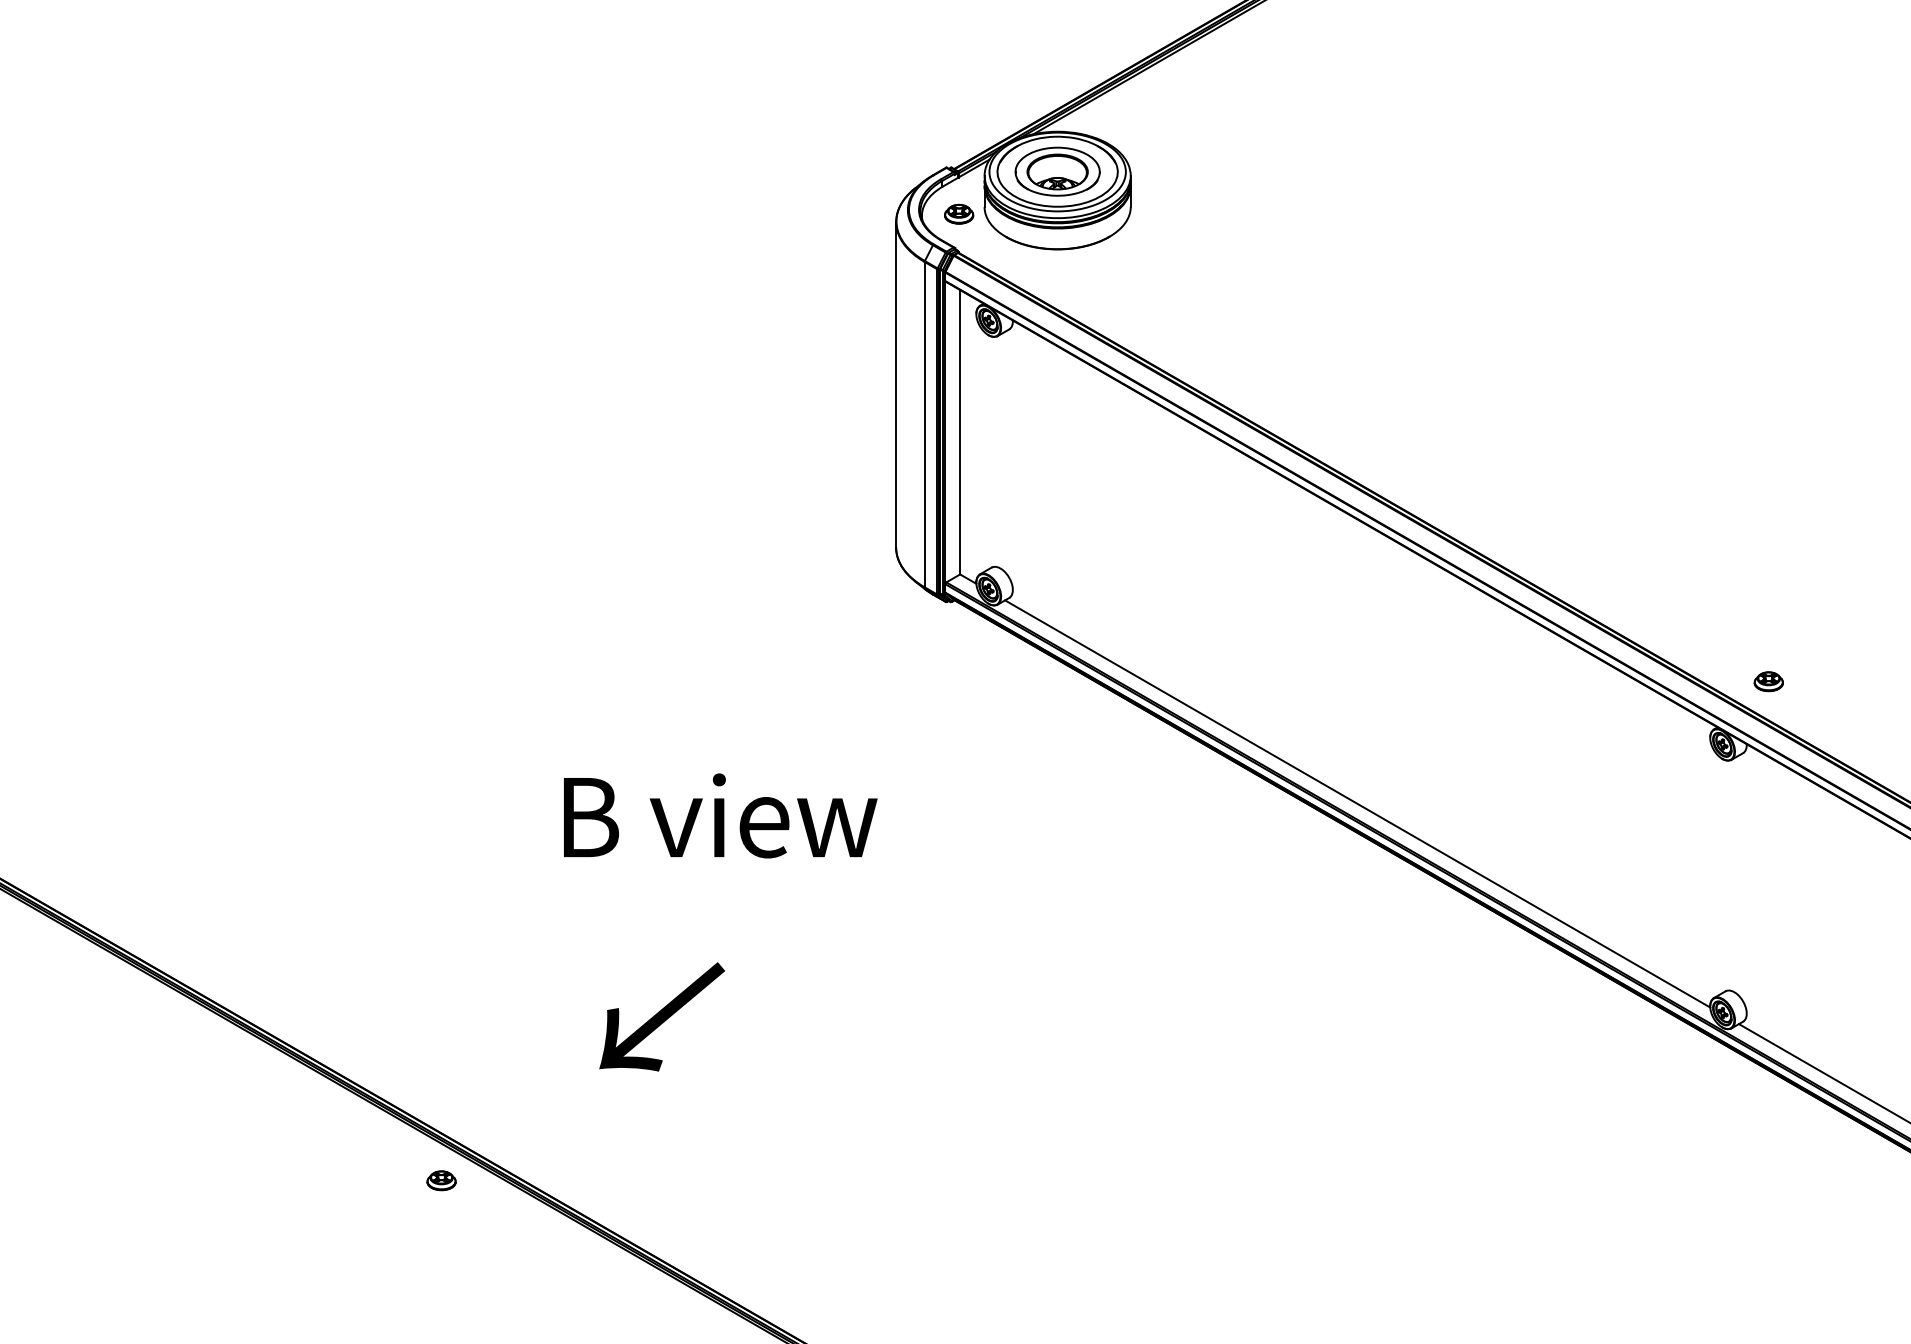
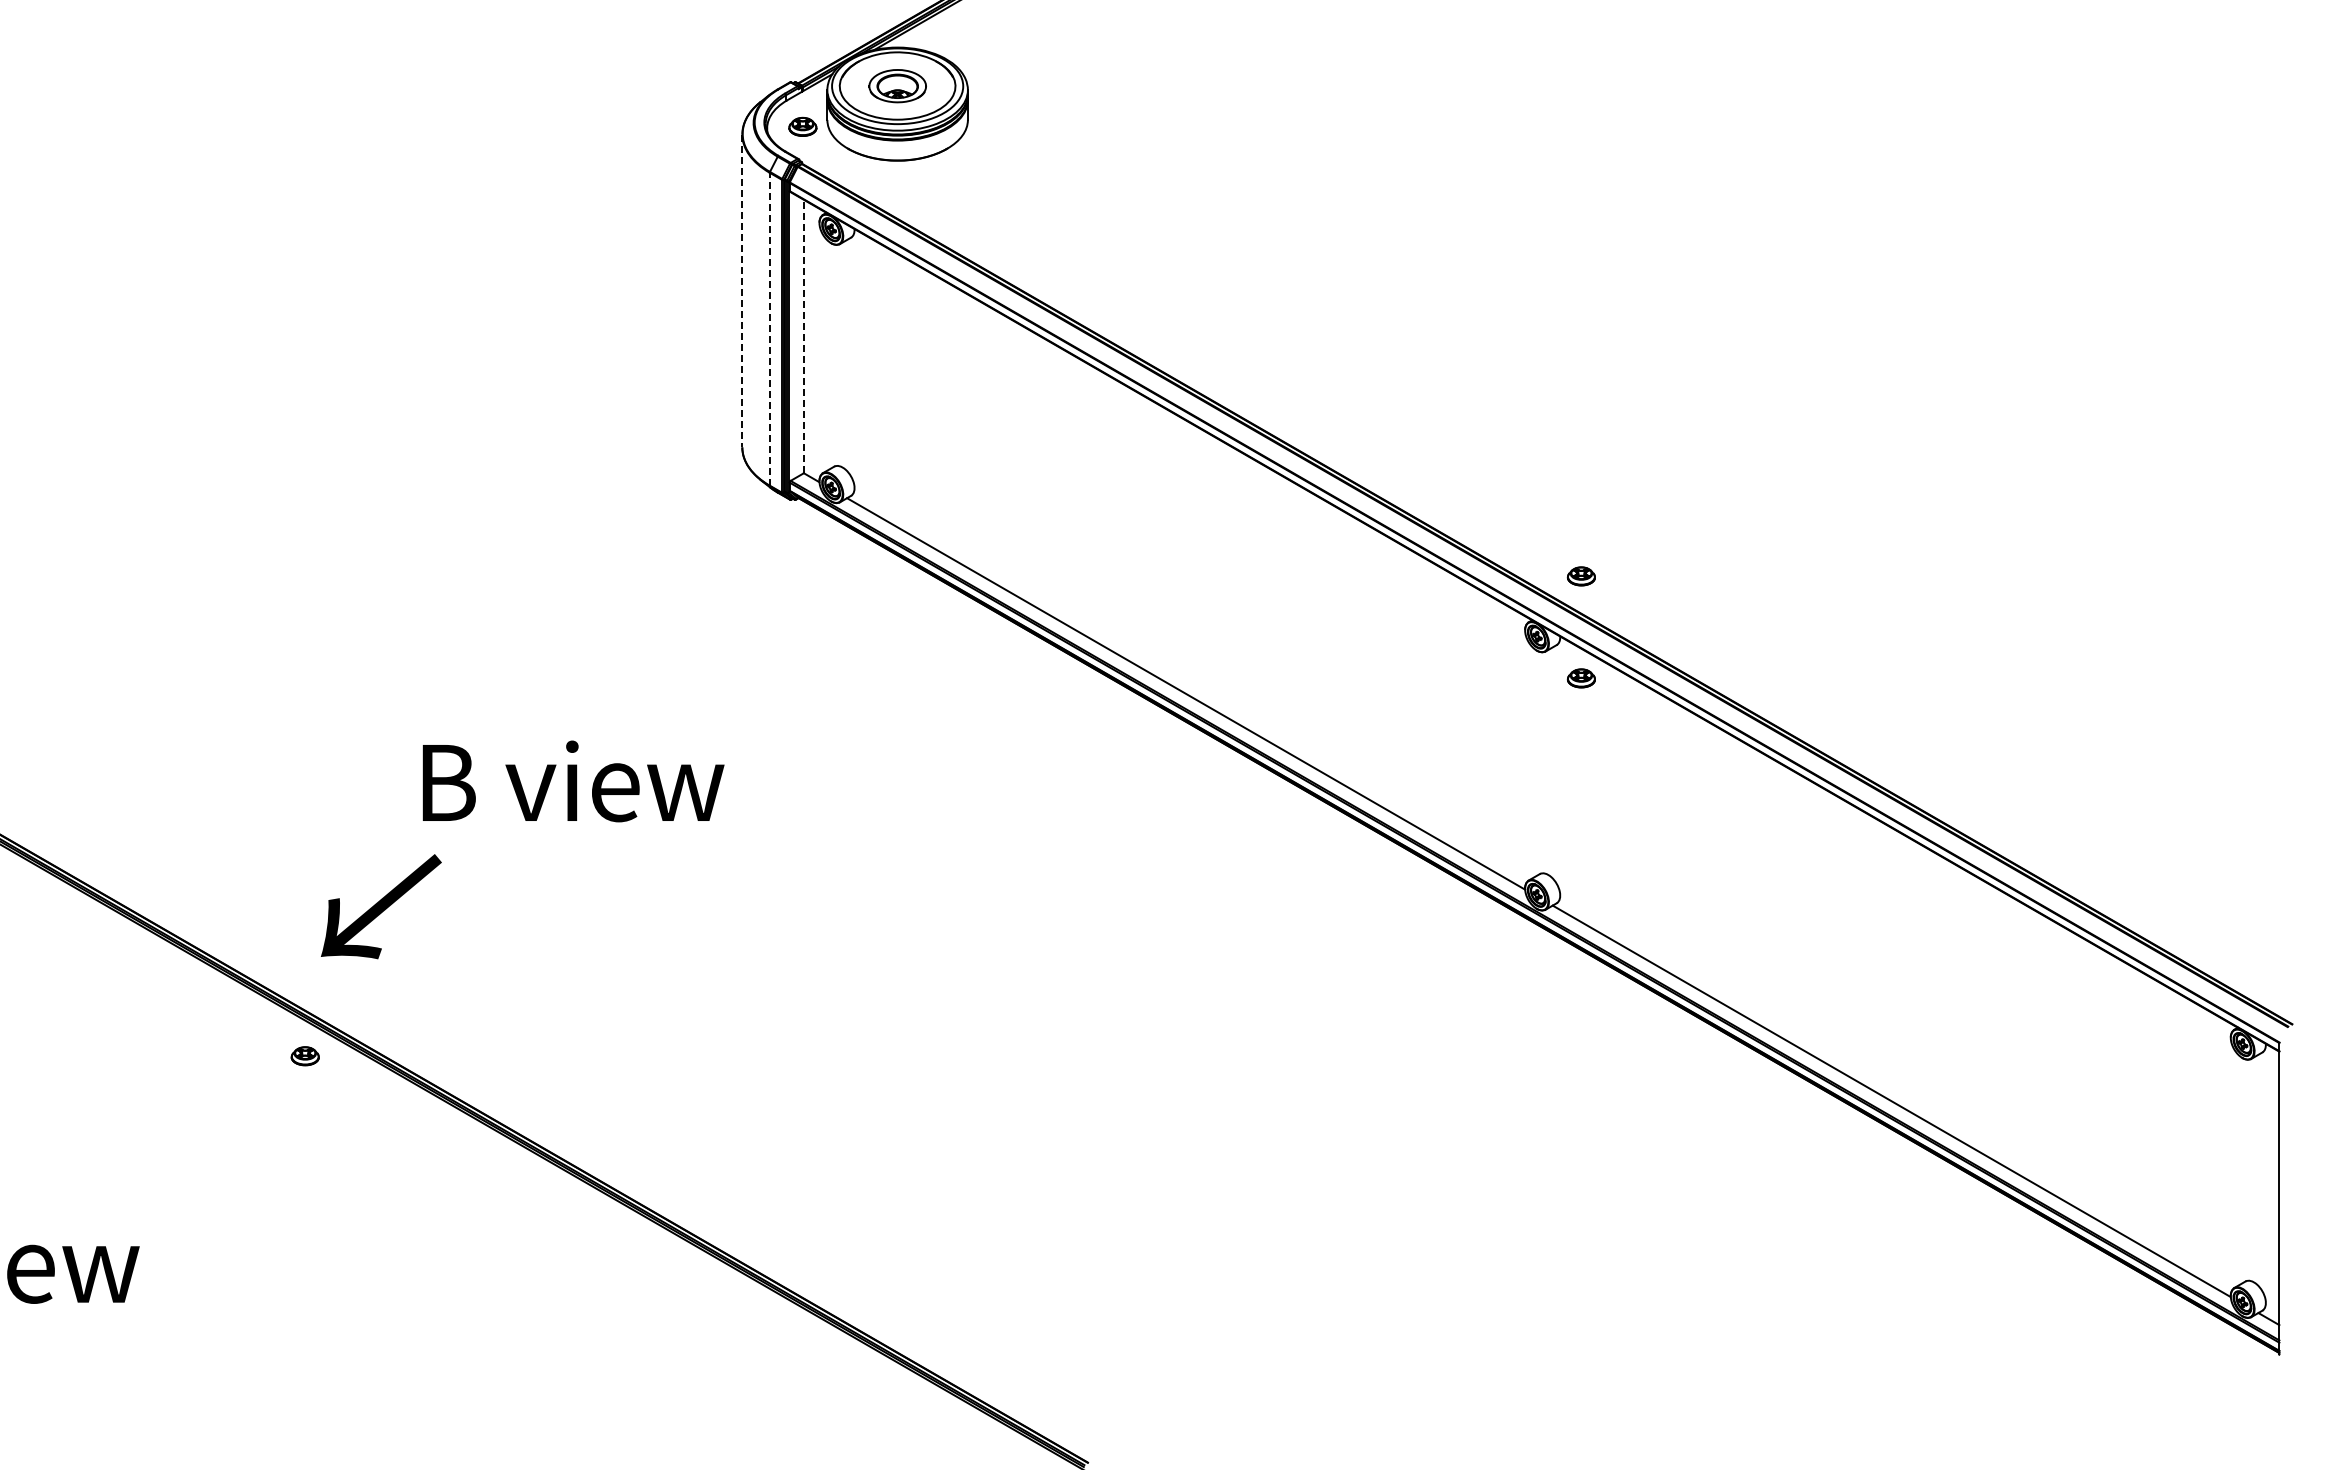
part: (1057, 172) -> (897, 86), size x0.7
line: (896, 385) -> (742, 291), solid -> dashed
line: (924, 423) -> (769, 328), solid -> dashed
line: (959, 432) -> (803, 336), solid -> dashed
part: (1767, 787) -> (1580, 678), added
text: (720, 815) -> (573, 781), moved
text: (662, 1016) -> (381, 906), moved

